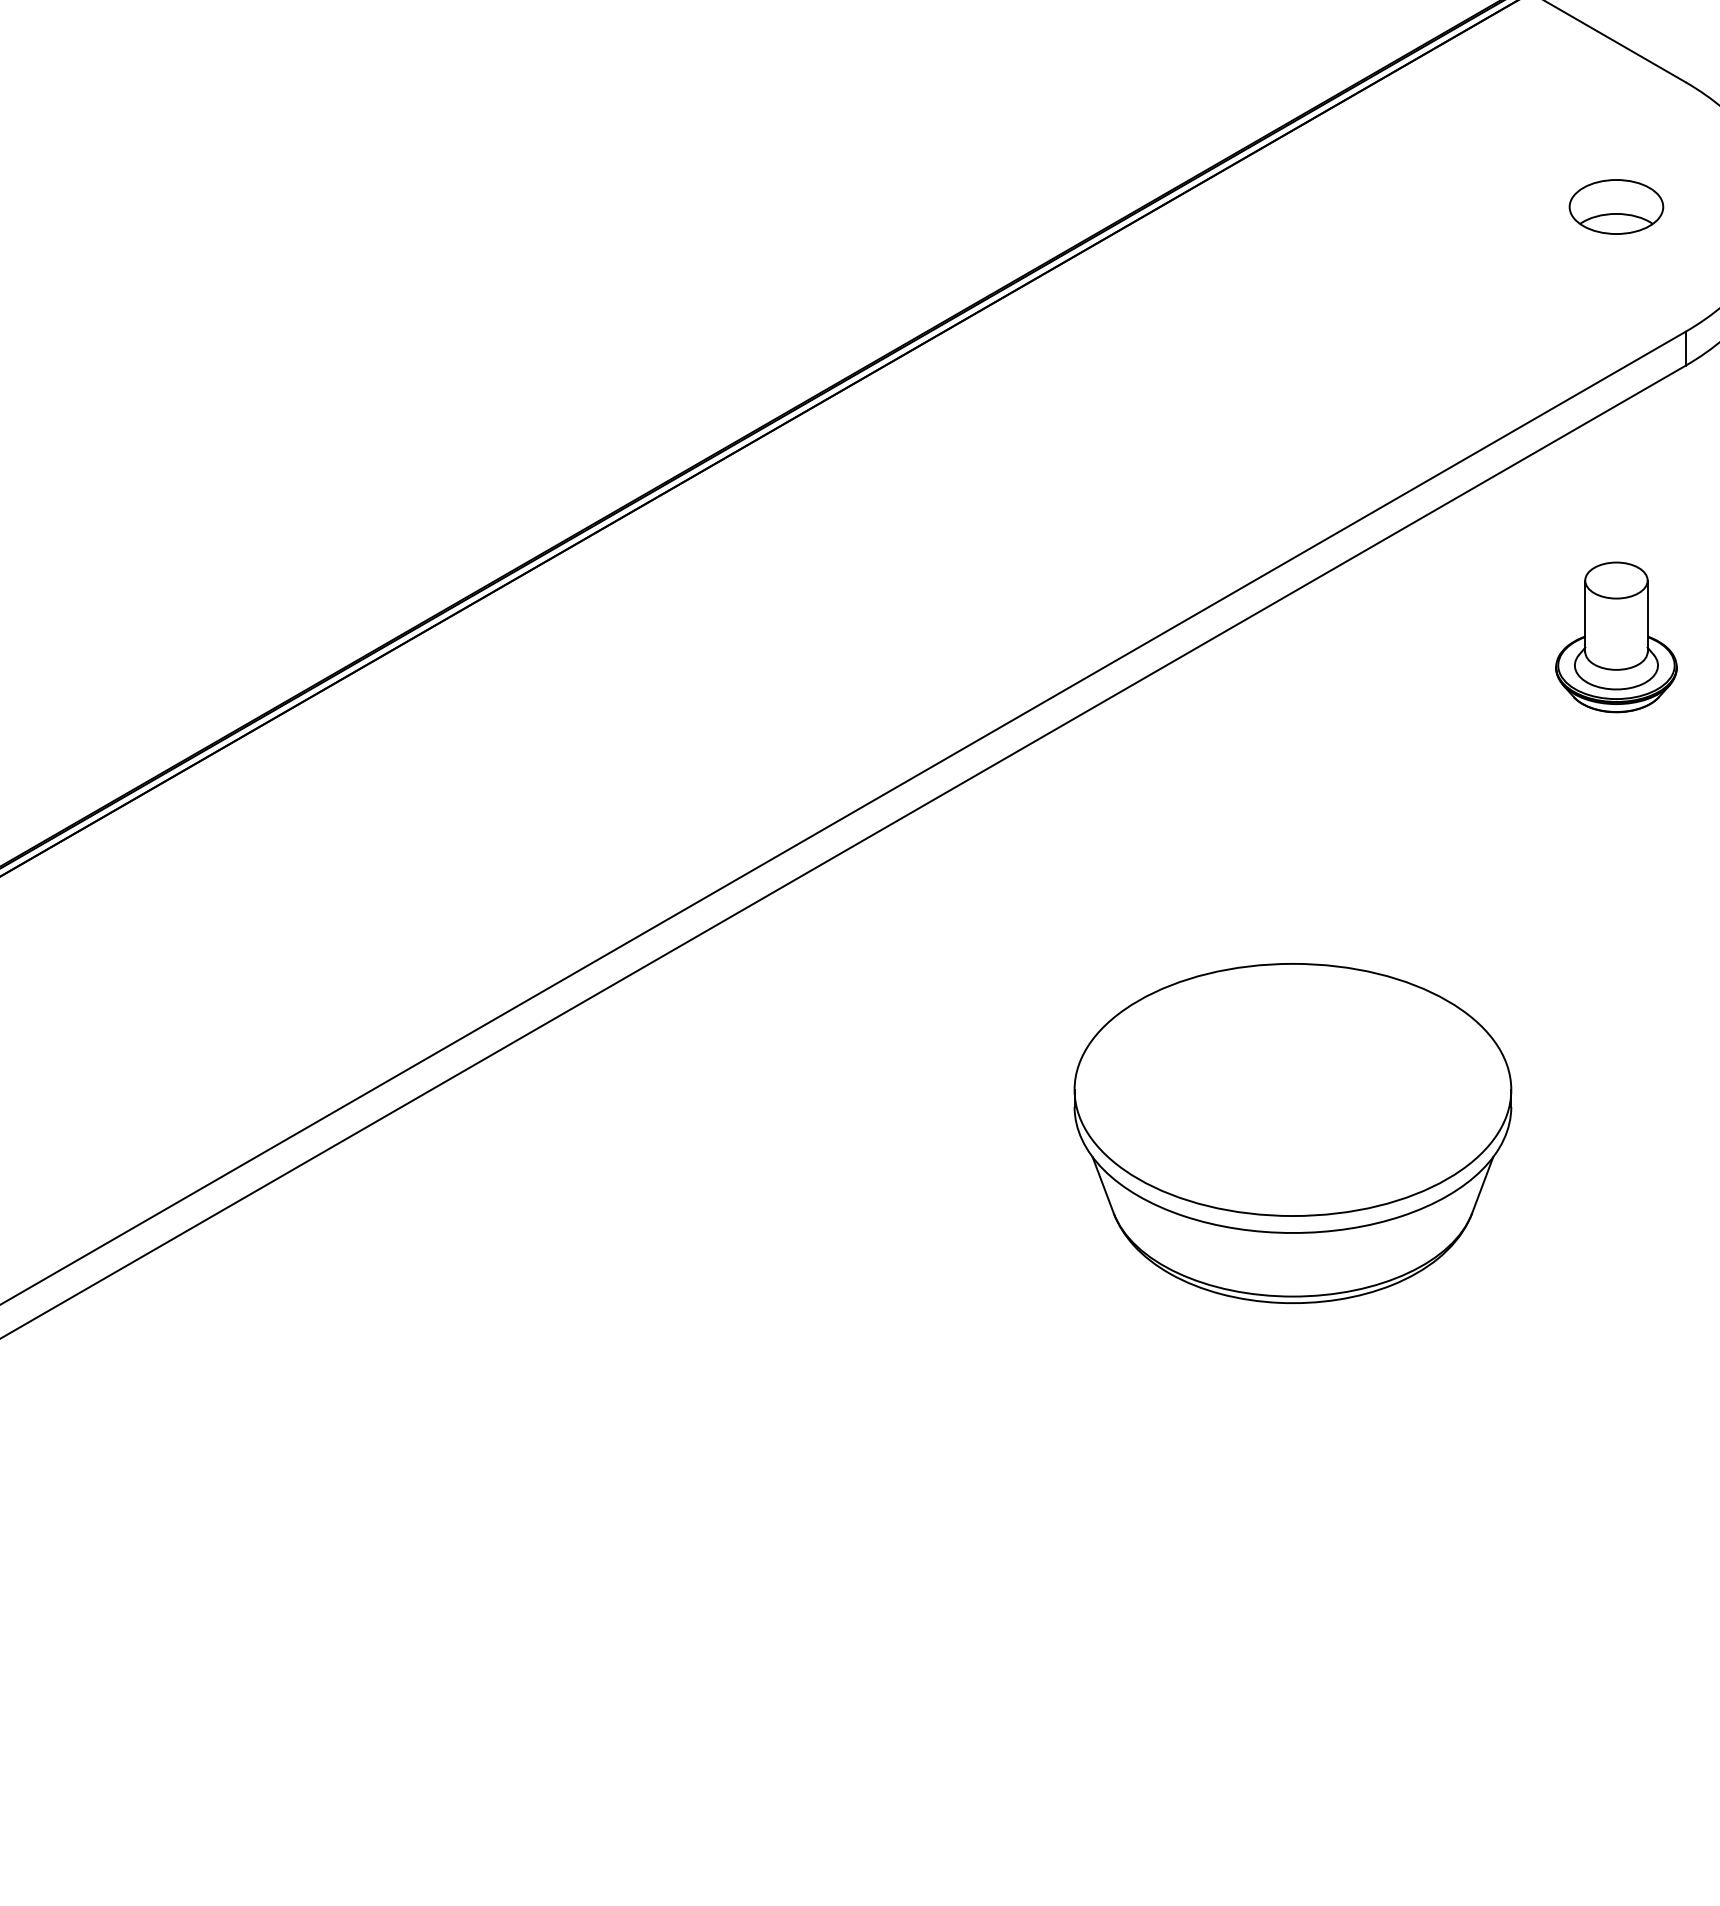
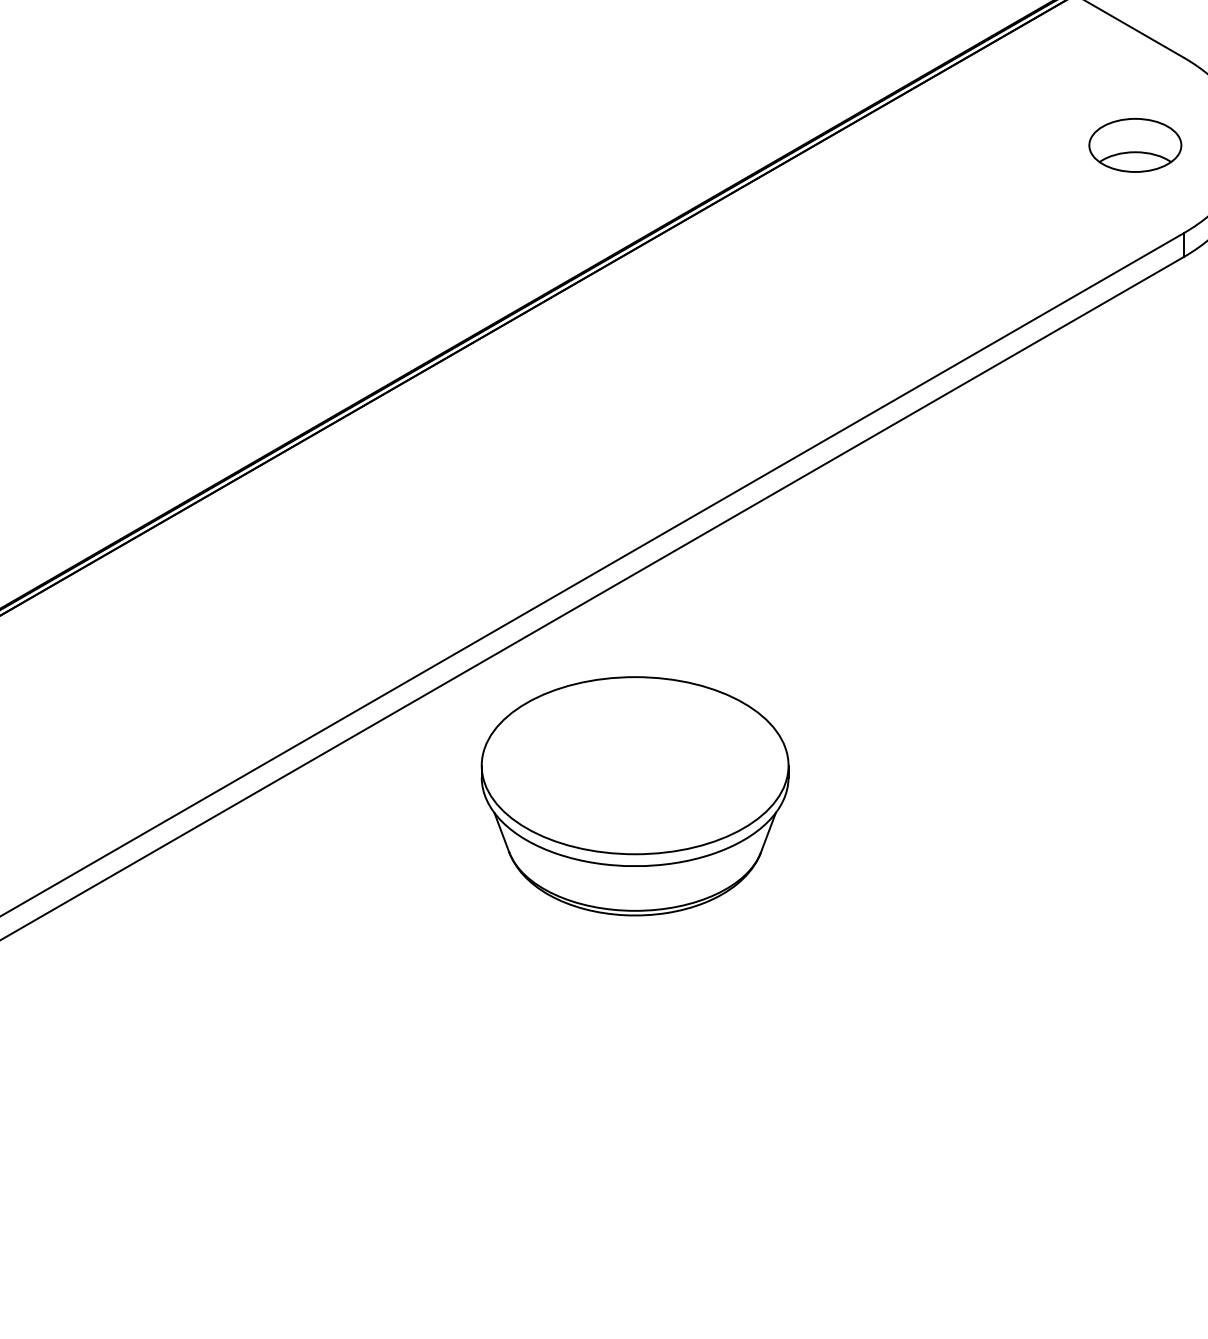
part: (1616, 207) -> (1135, 145), size x1.4
part: (1616, 636) -> (1135, 447), removed
part: (1292, 1133) -> (634, 796), moved

